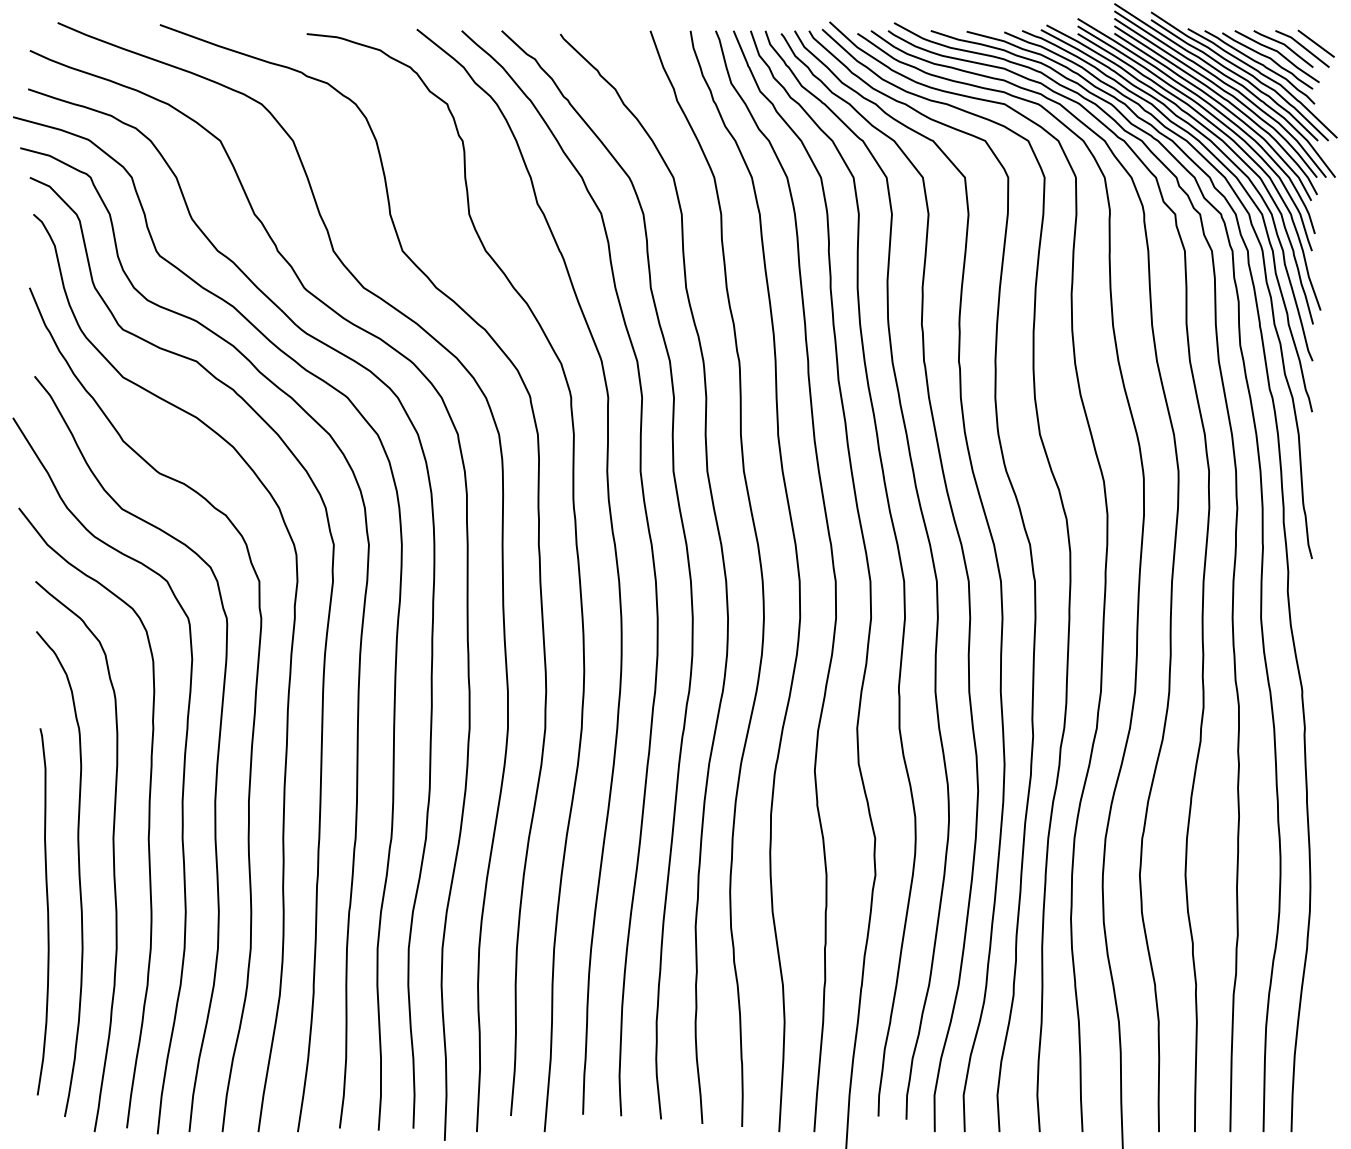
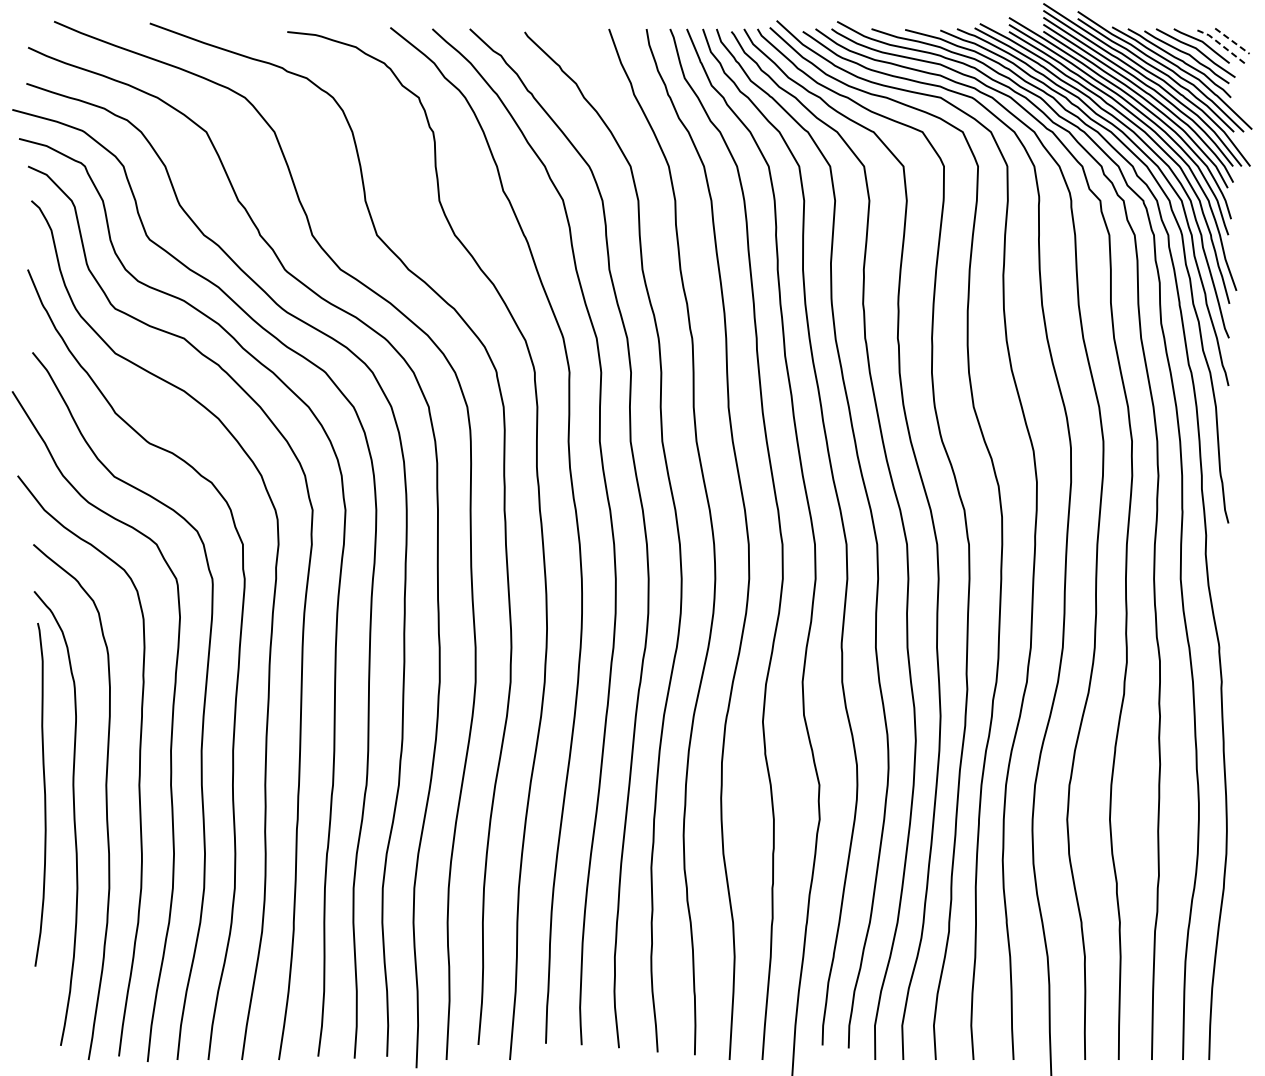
line: (1316, 43) -> (1232, 40), solid -> dashed
line: (1302, 46) -> (1219, 43), solid -> dashed
curve: (47, 911) -> (44, 794), moved

